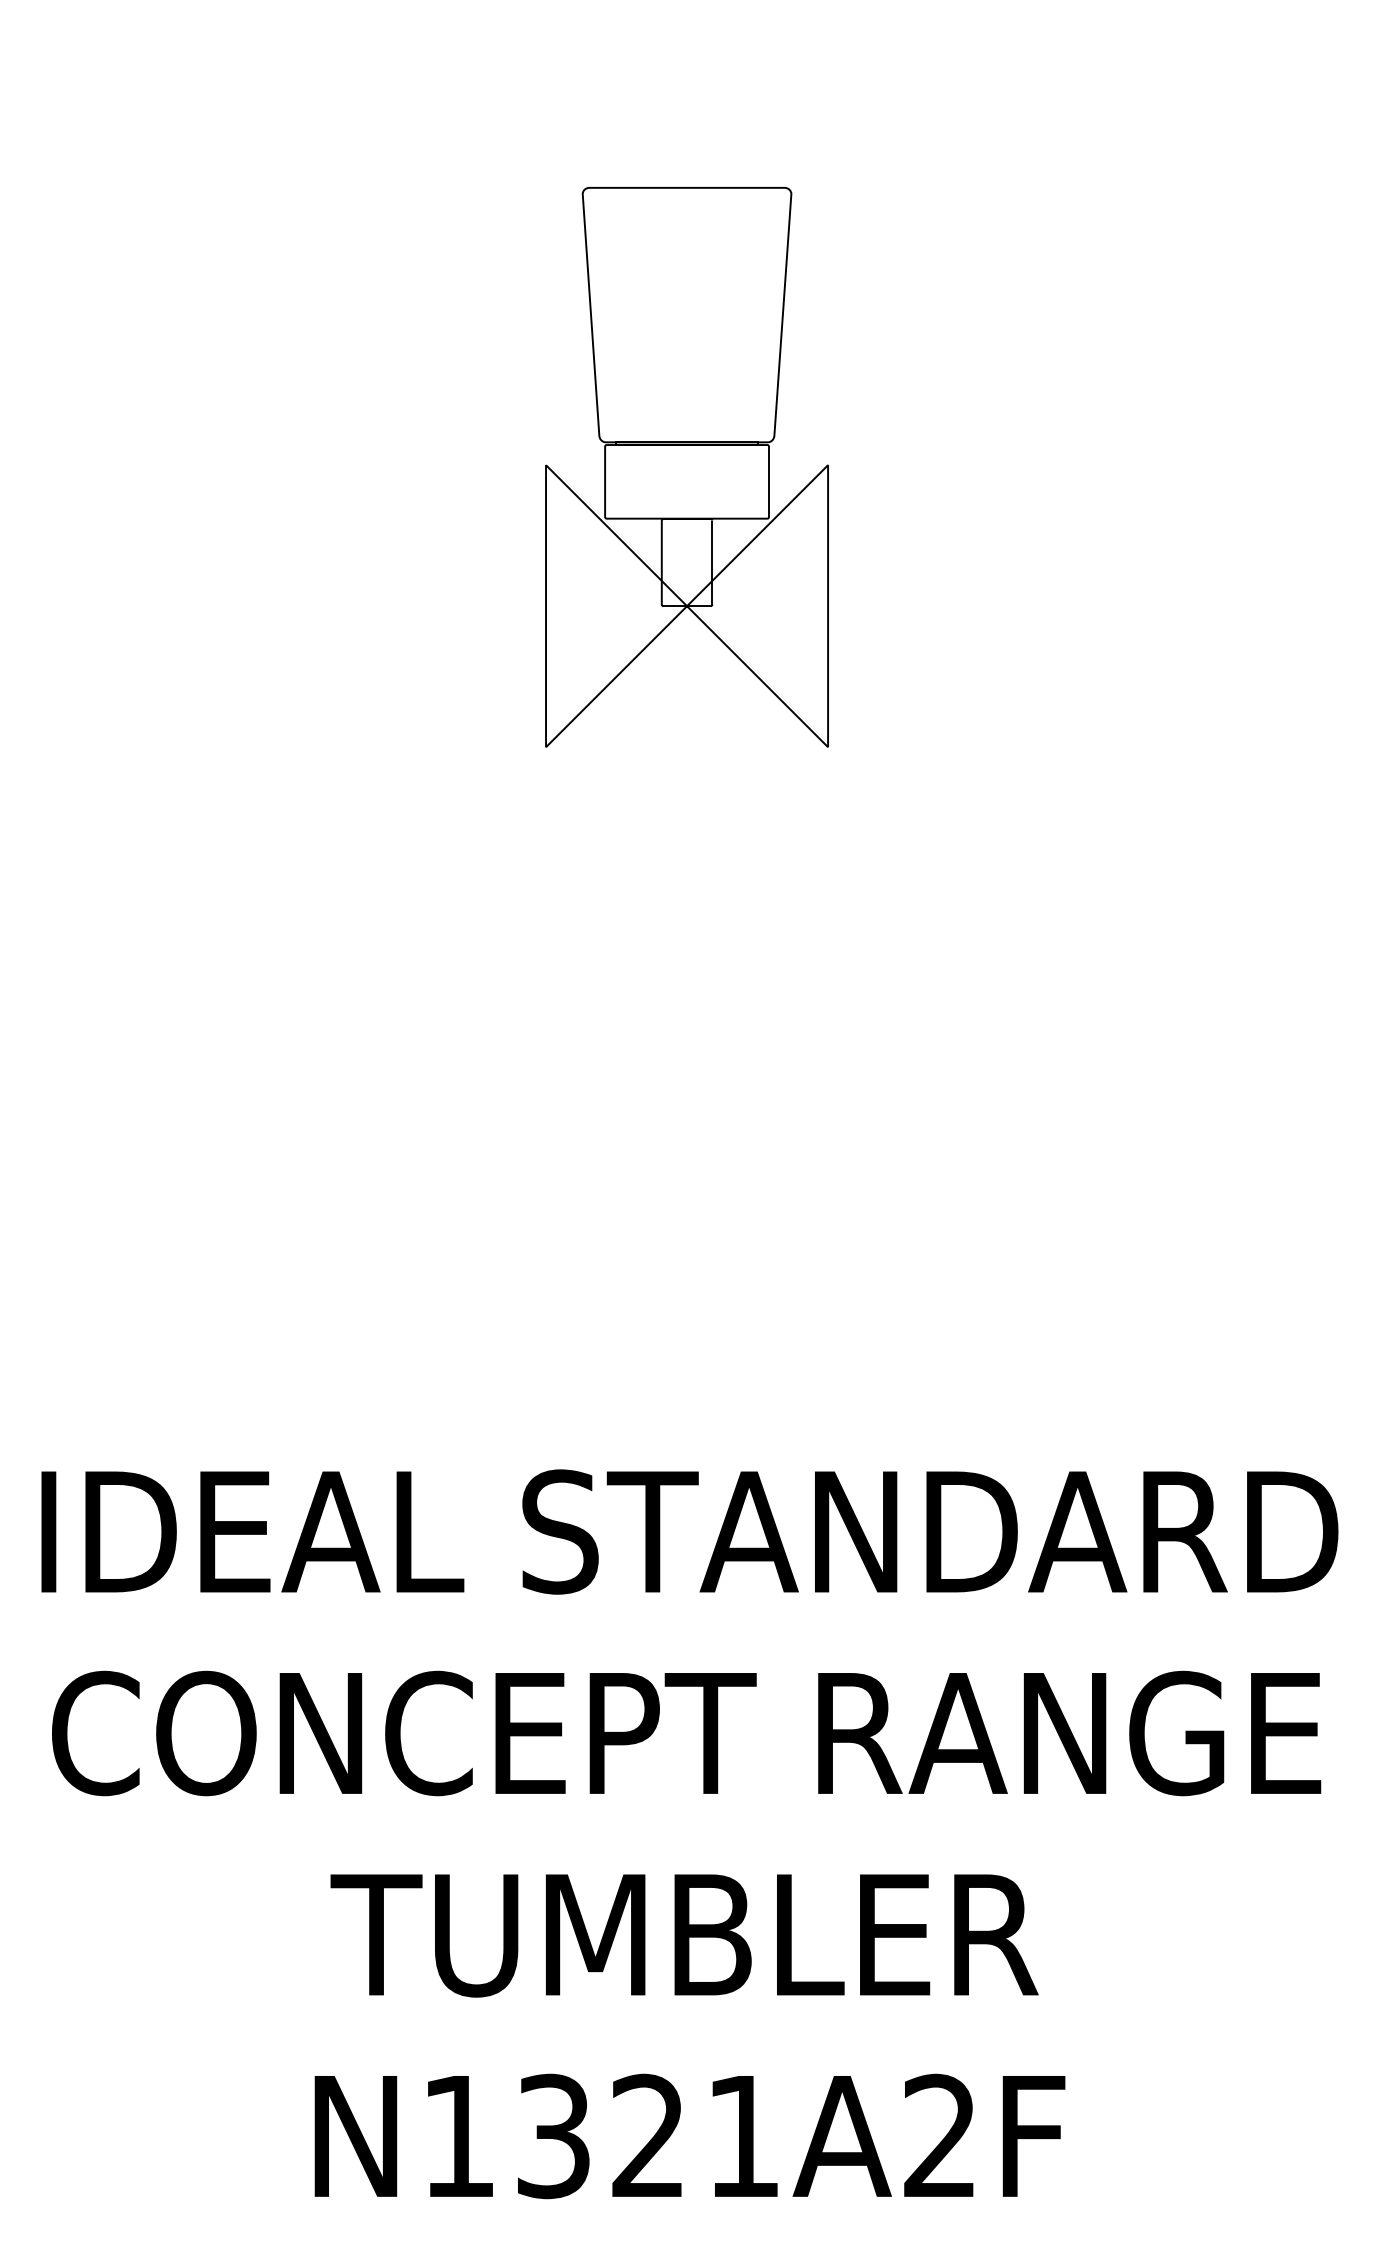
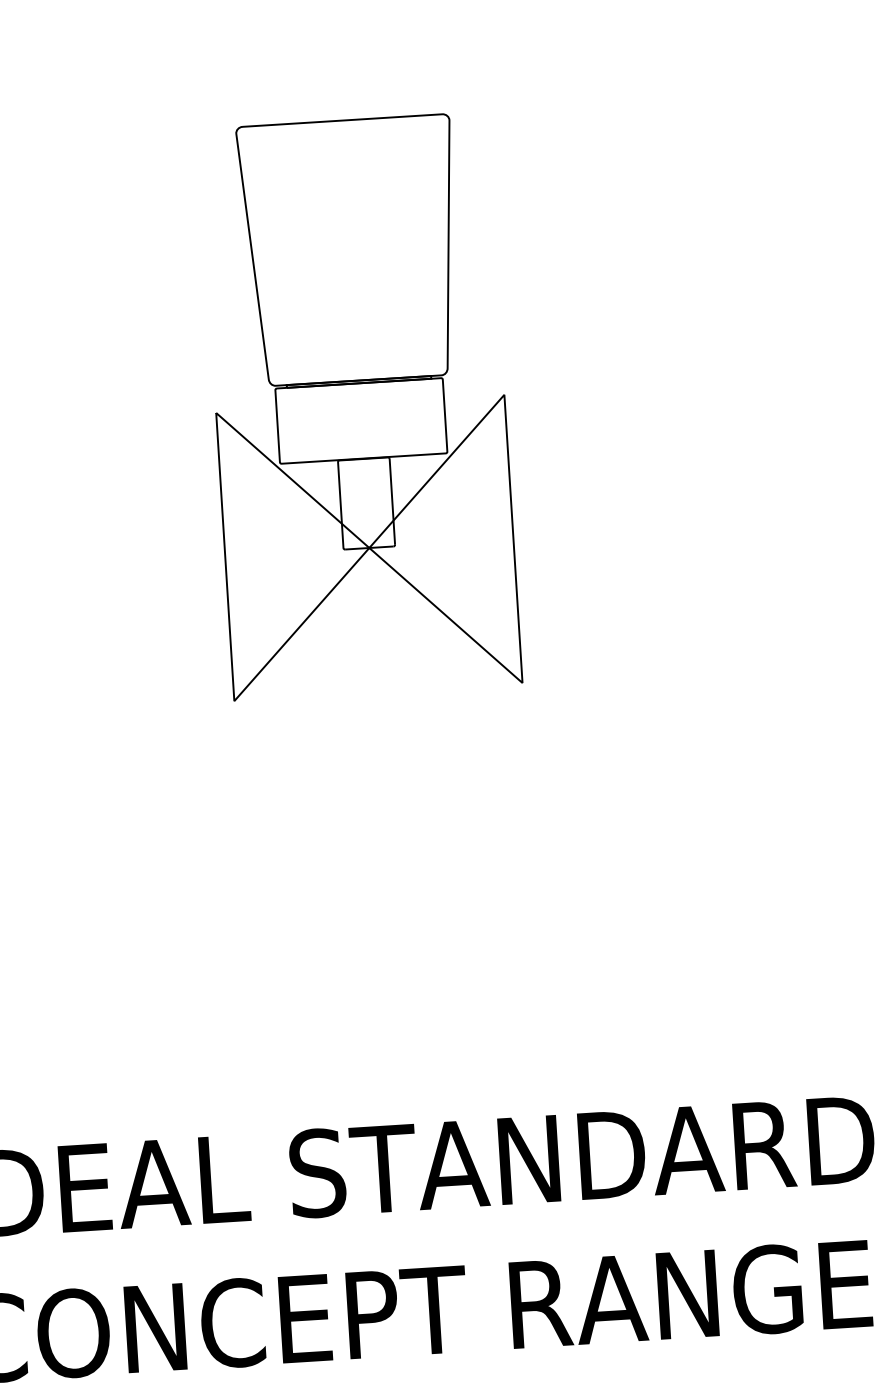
part: (686, 467) -> (360, 406), size x1.43

